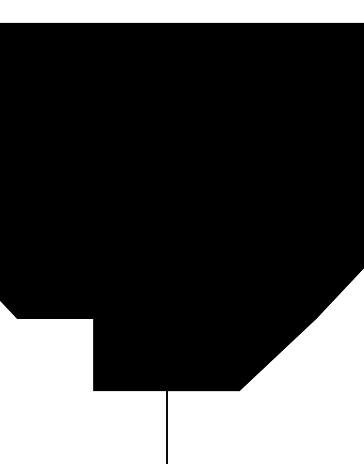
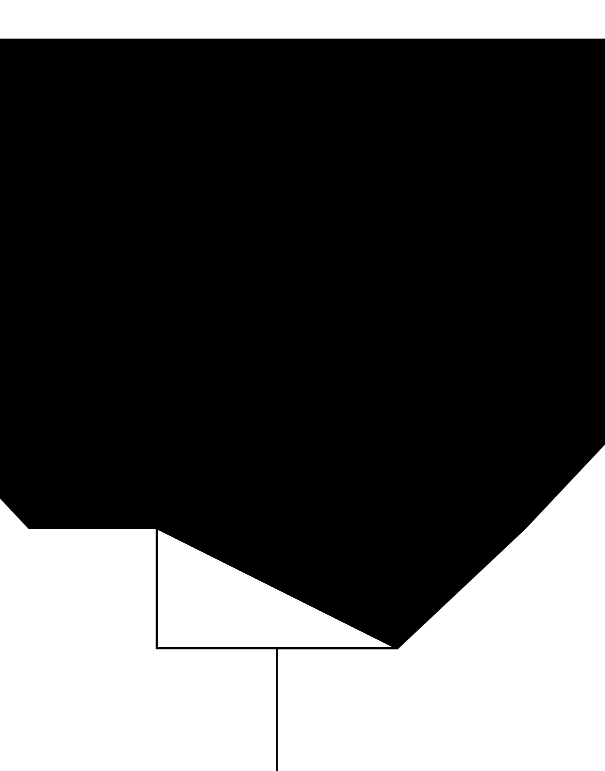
fill: (166, 353) -> (276, 587), removed

